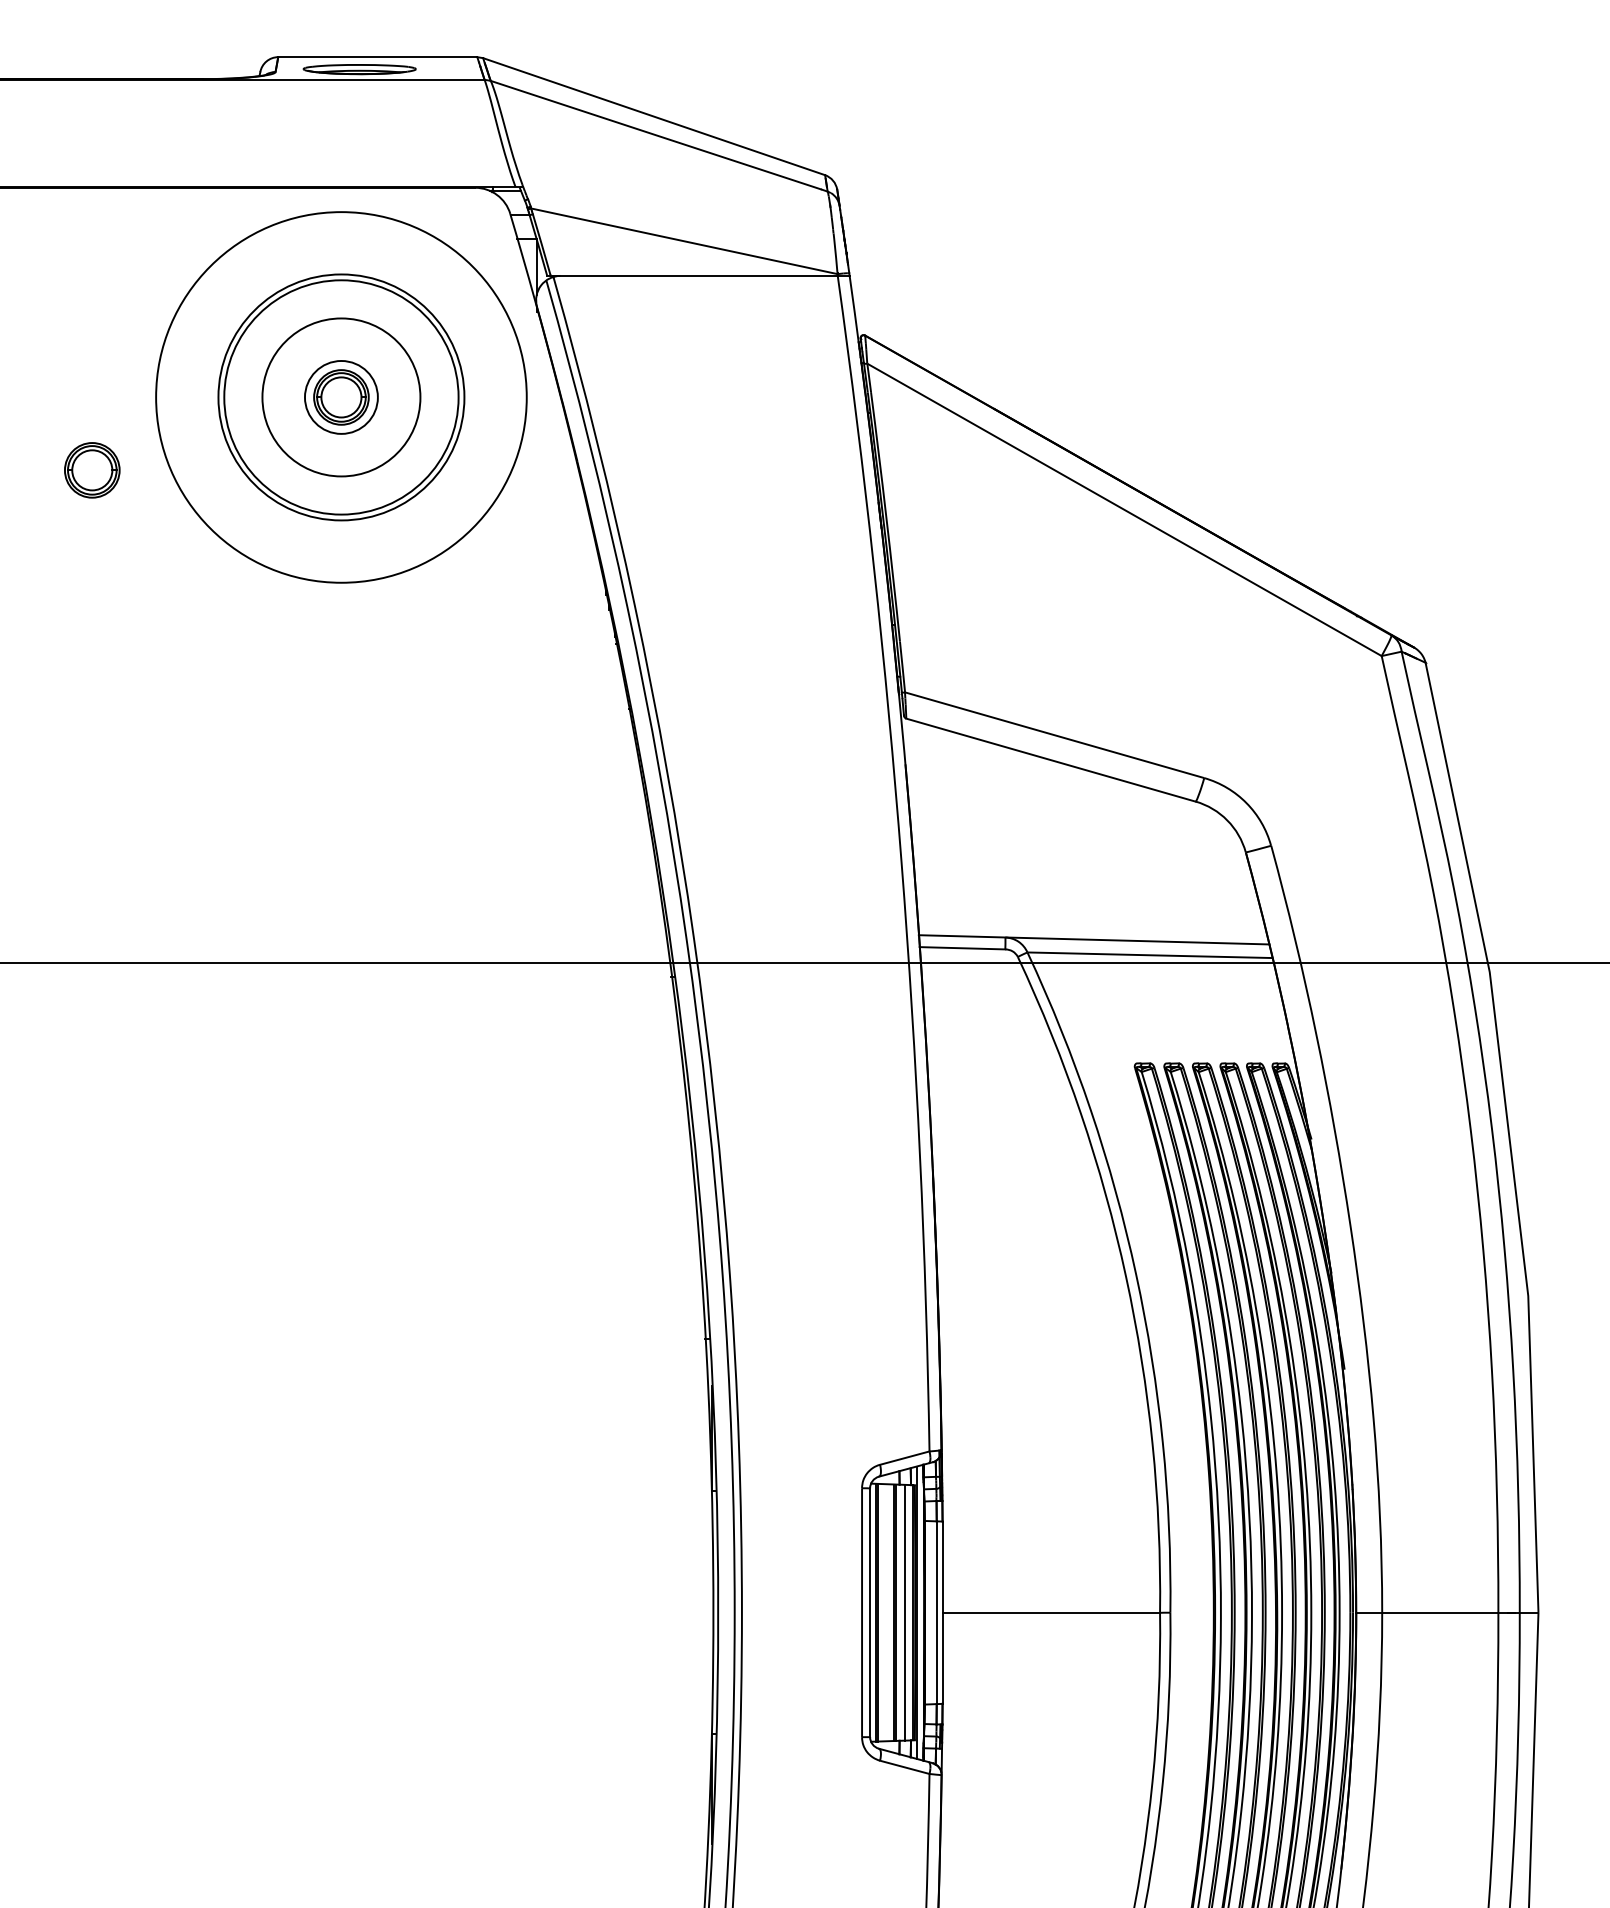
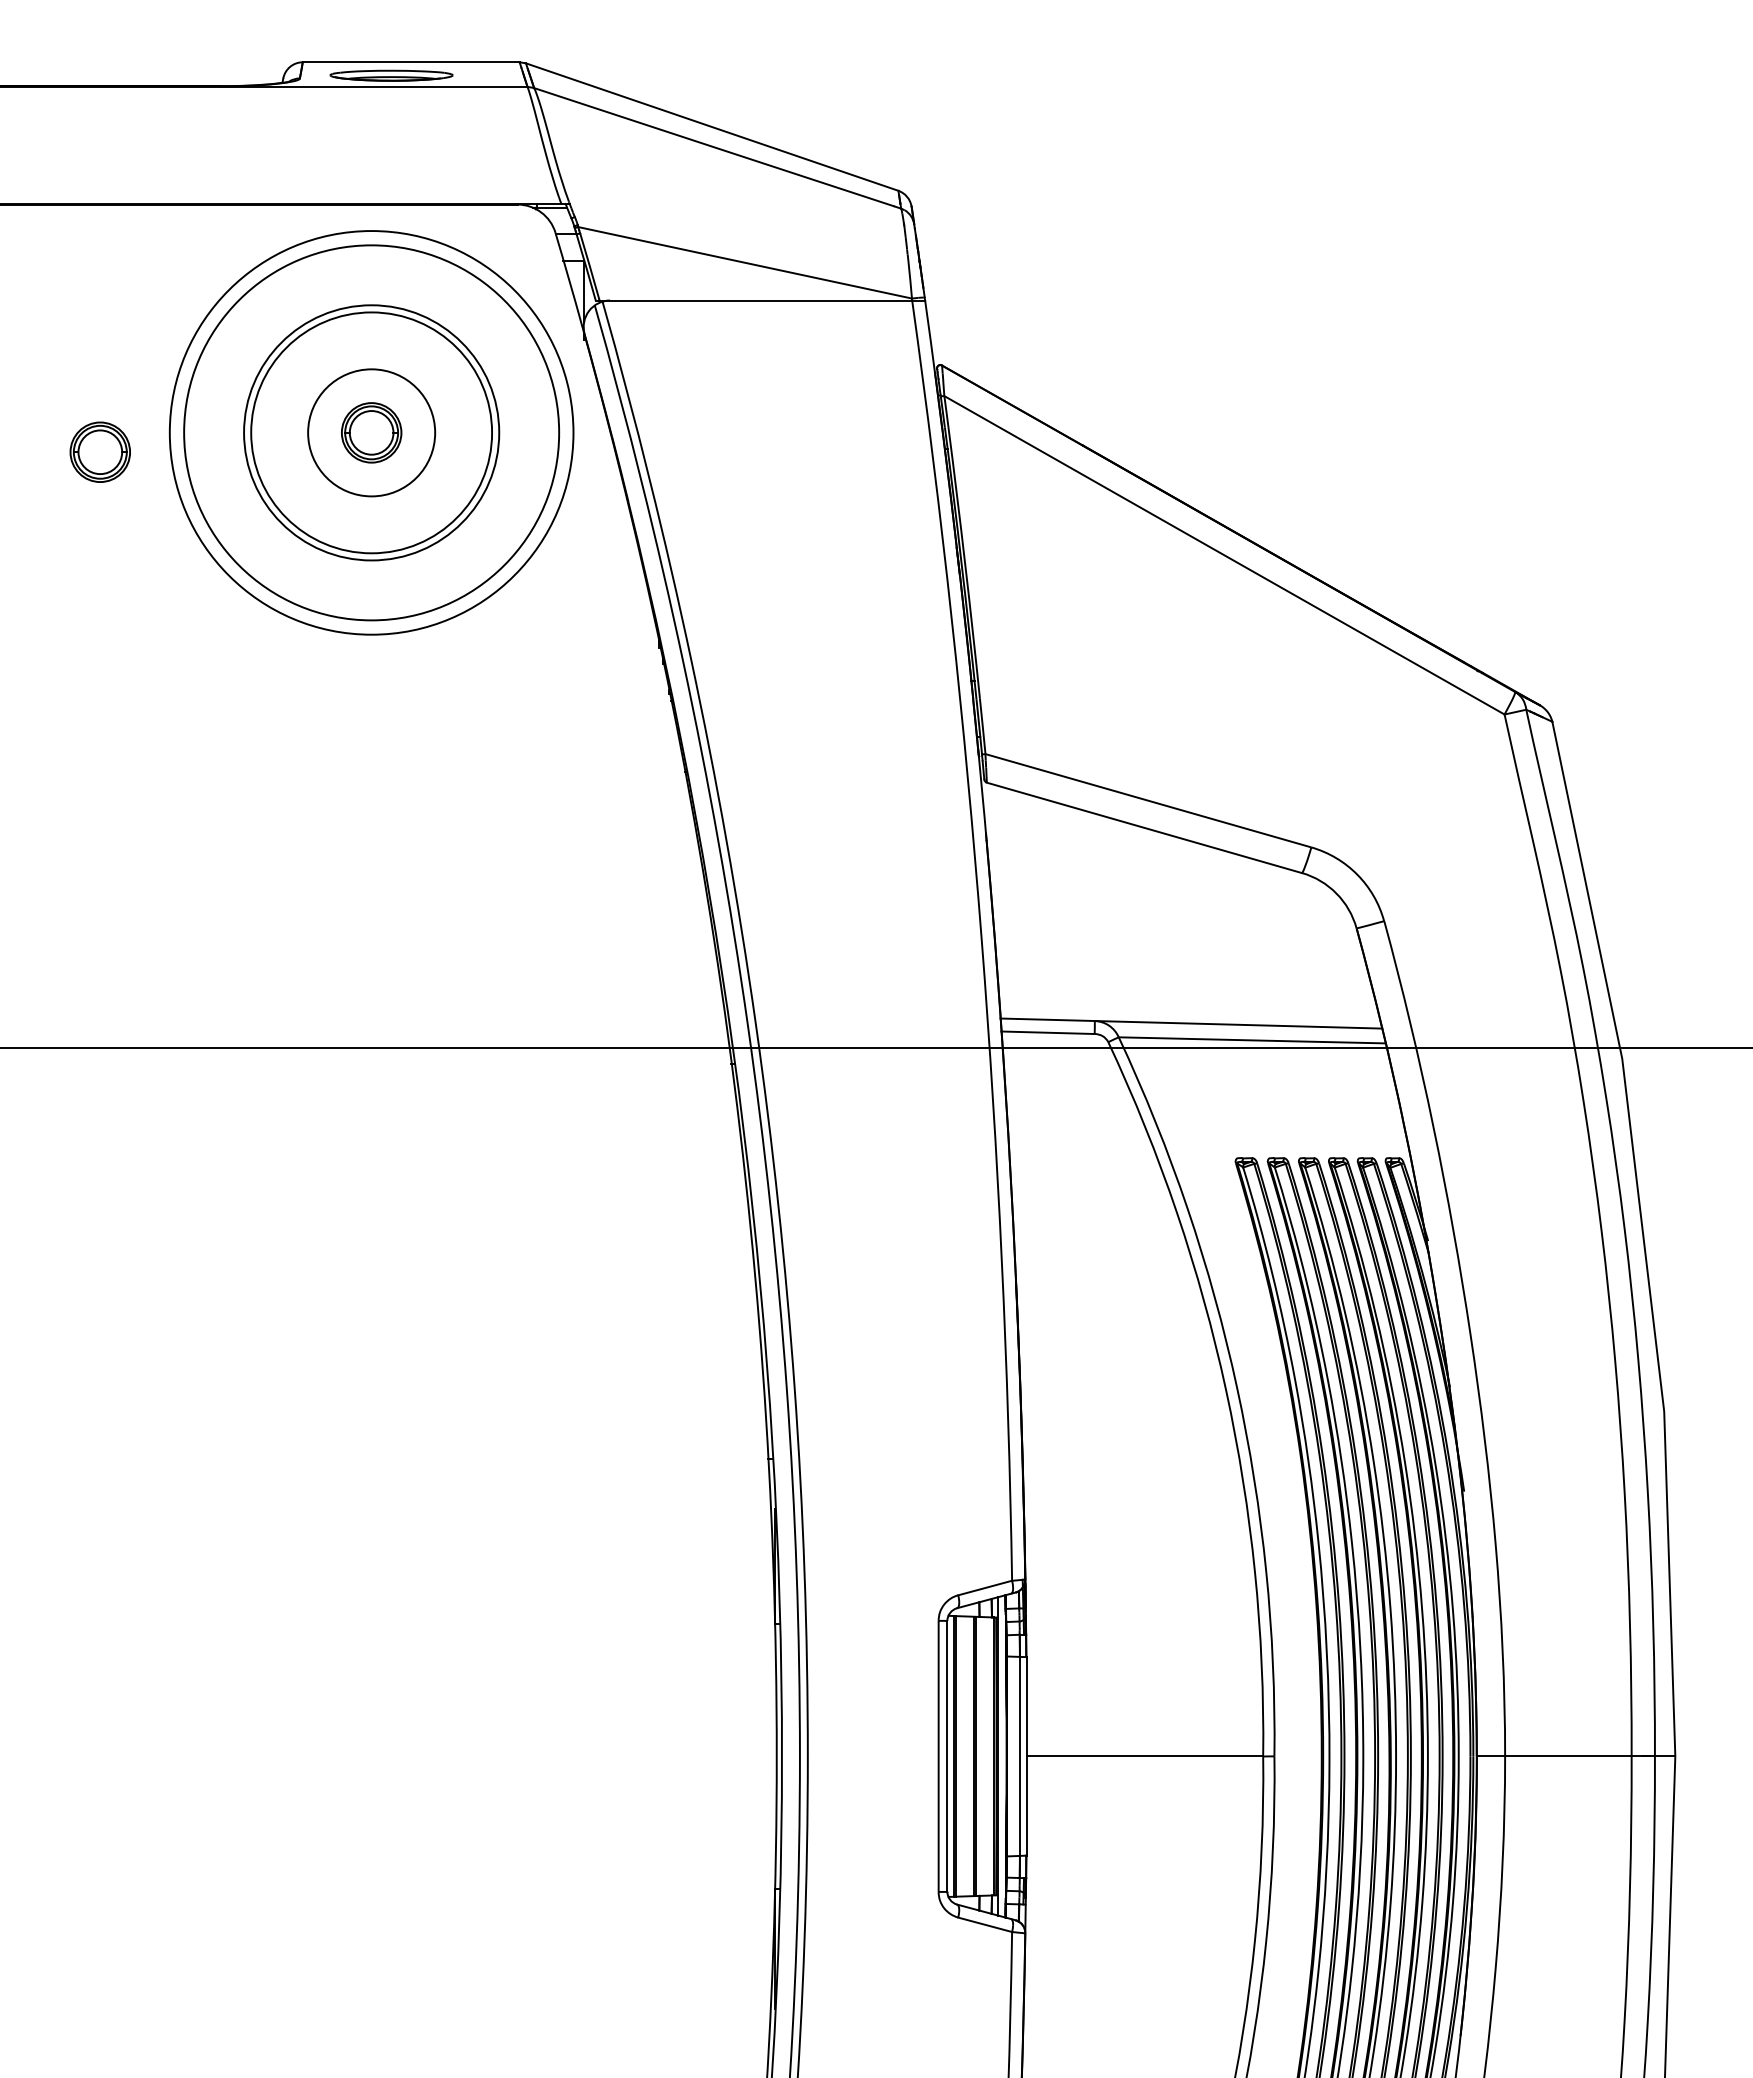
circle: (341, 397) -> (371, 432), size x1.4
circle: (341, 397) -> (371, 432), size x1.4
circle: (341, 397) -> (371, 432), size x1.6
part: (91, 469) -> (99, 451), moved
line: (905, 1612) -> (985, 1756), removed

